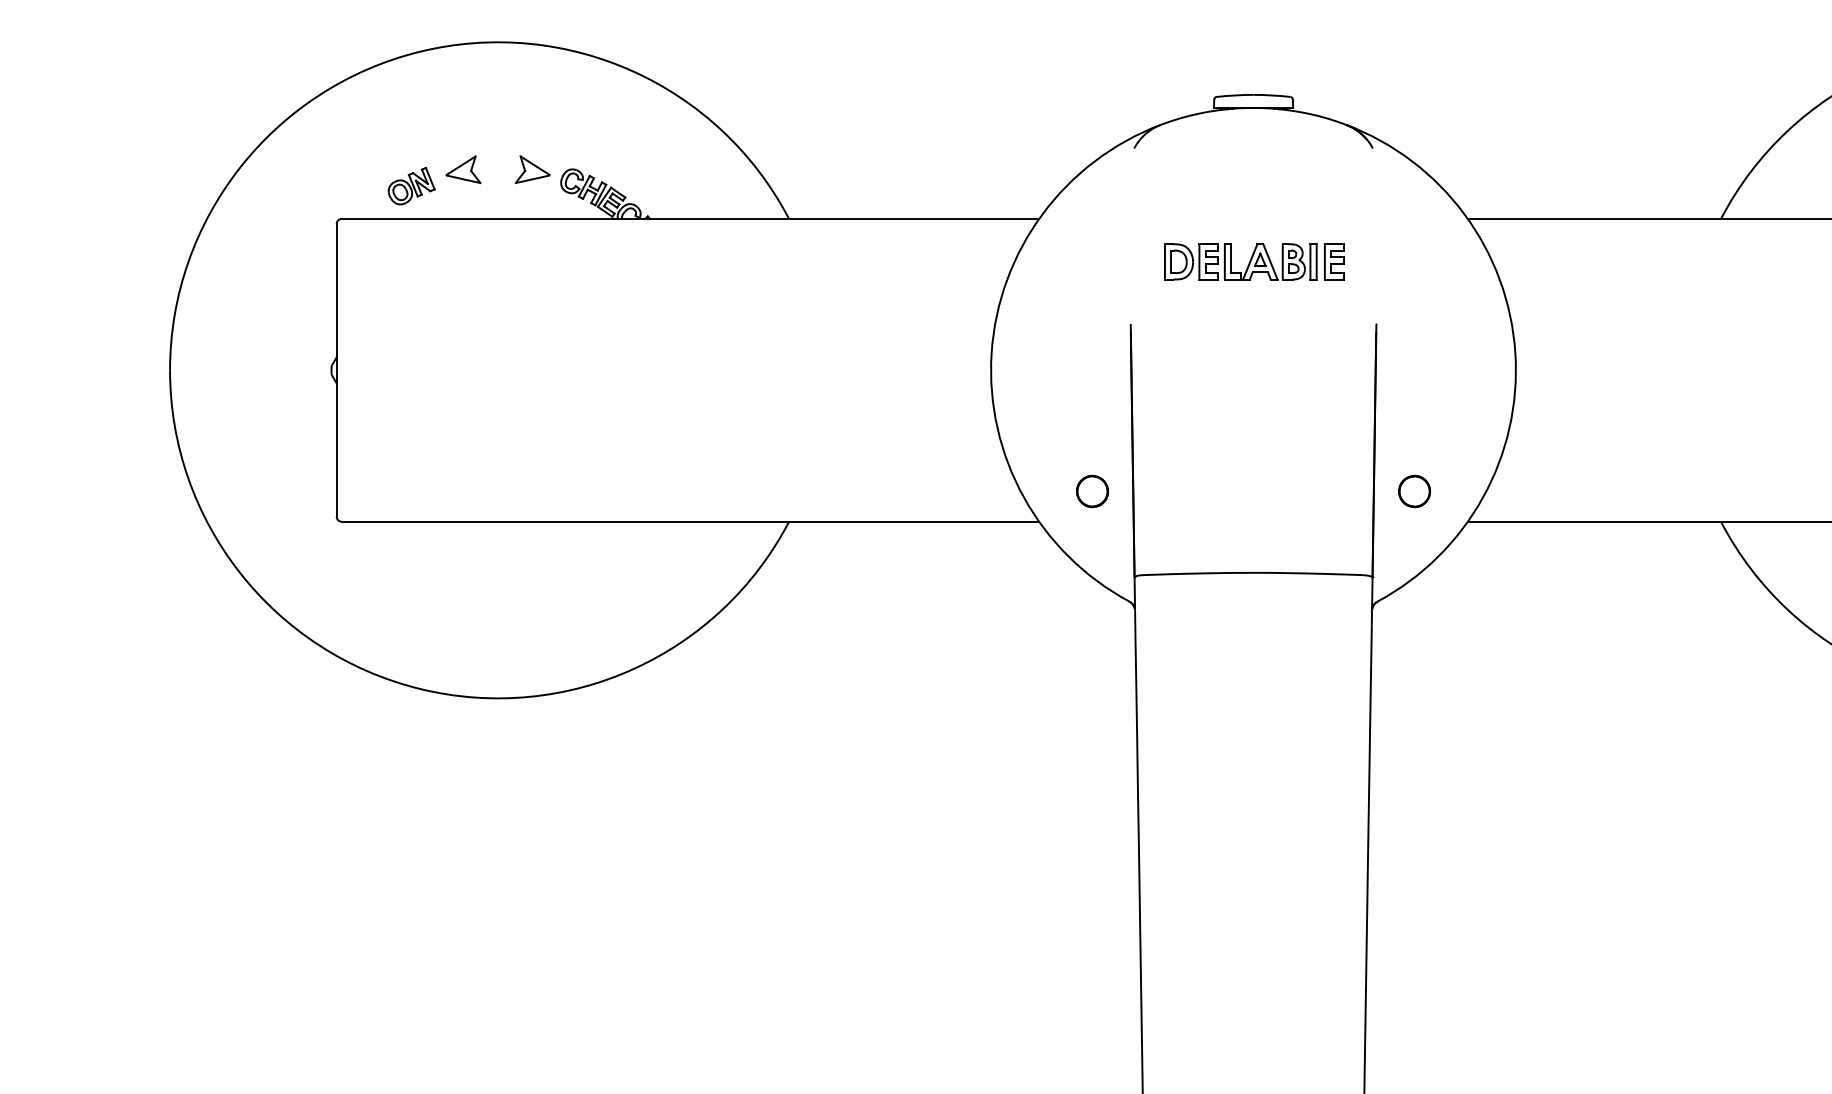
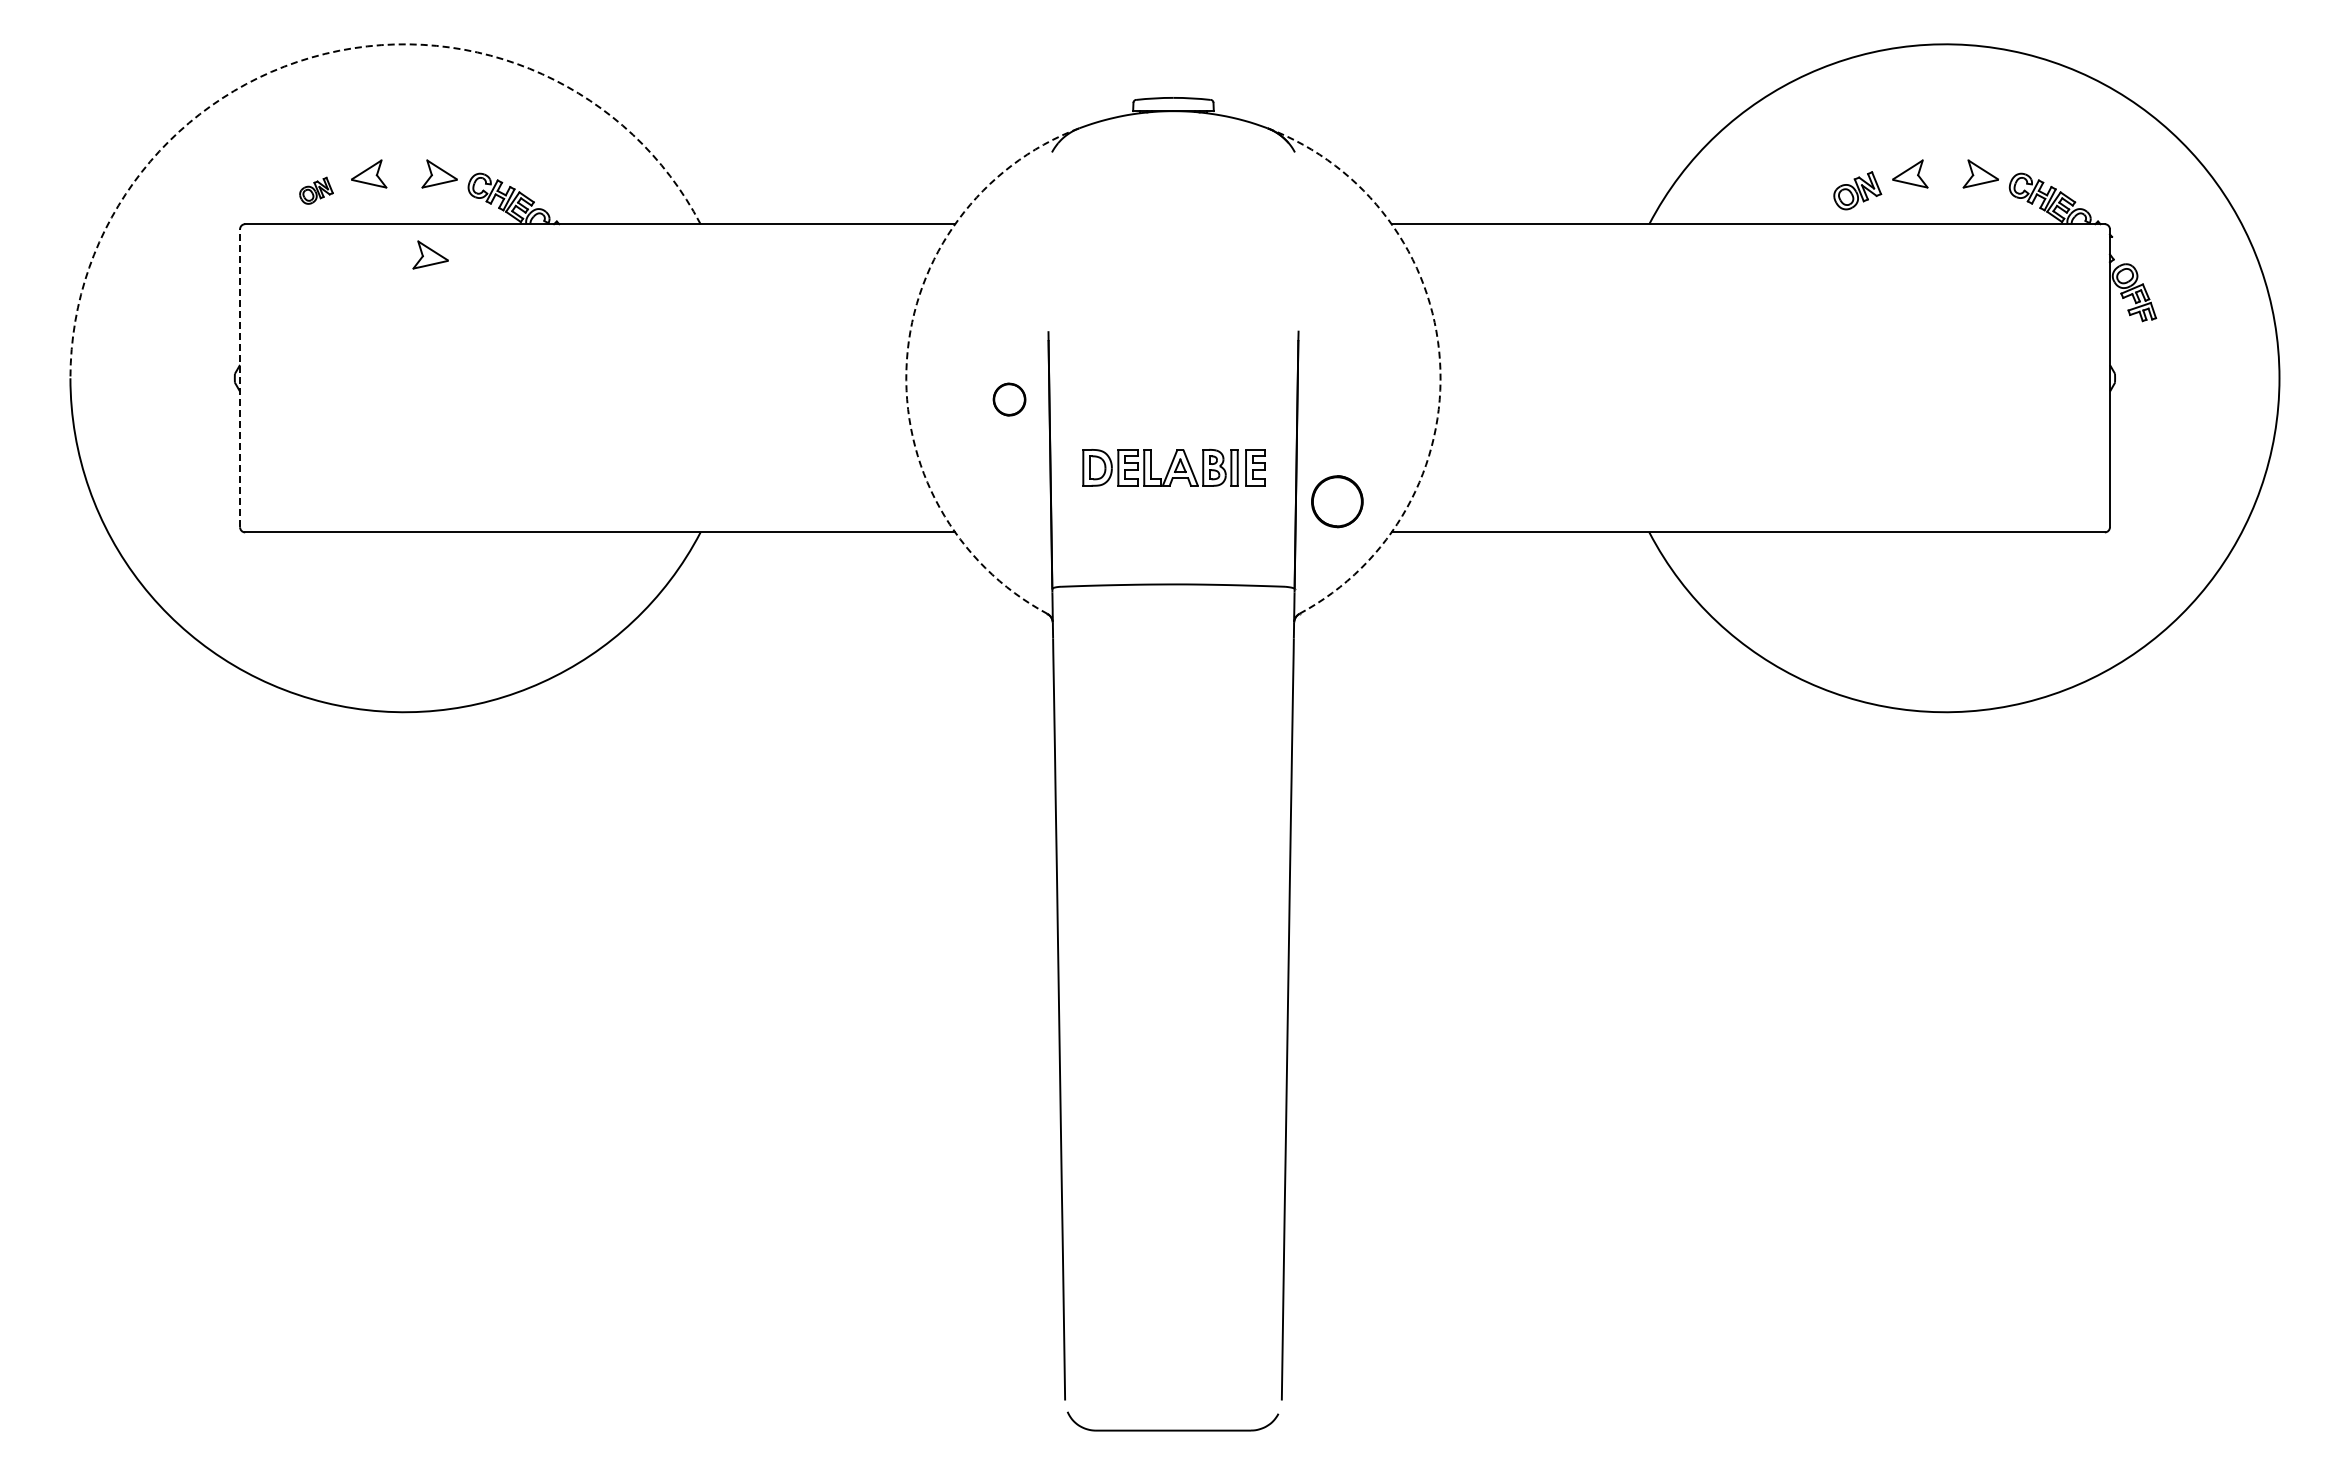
arc: (420, 51) -> (325, 53), solid -> dashed
part: (411, 185) -> (316, 190), size x0.7
part: (523, 248) -> (430, 254), added
part: (1253, 261) -> (1173, 467), moved
arc: (991, 352) -> (906, 360), solid -> dashed
arc: (1515, 353) -> (1440, 361), solid -> dashed
line: (337, 370) -> (240, 378), solid -> dashed
part: (1092, 491) -> (1009, 399), moved
part: (1414, 491) -> (1337, 501), size x1.6

